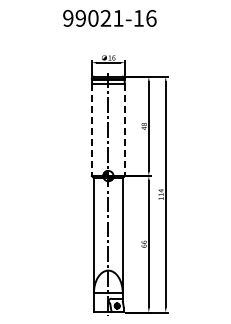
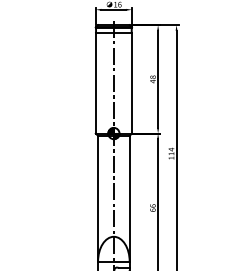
line: (91, 130) -> (95, 83), dashed -> solid
line: (124, 130) -> (131, 83), dashed -> solid

